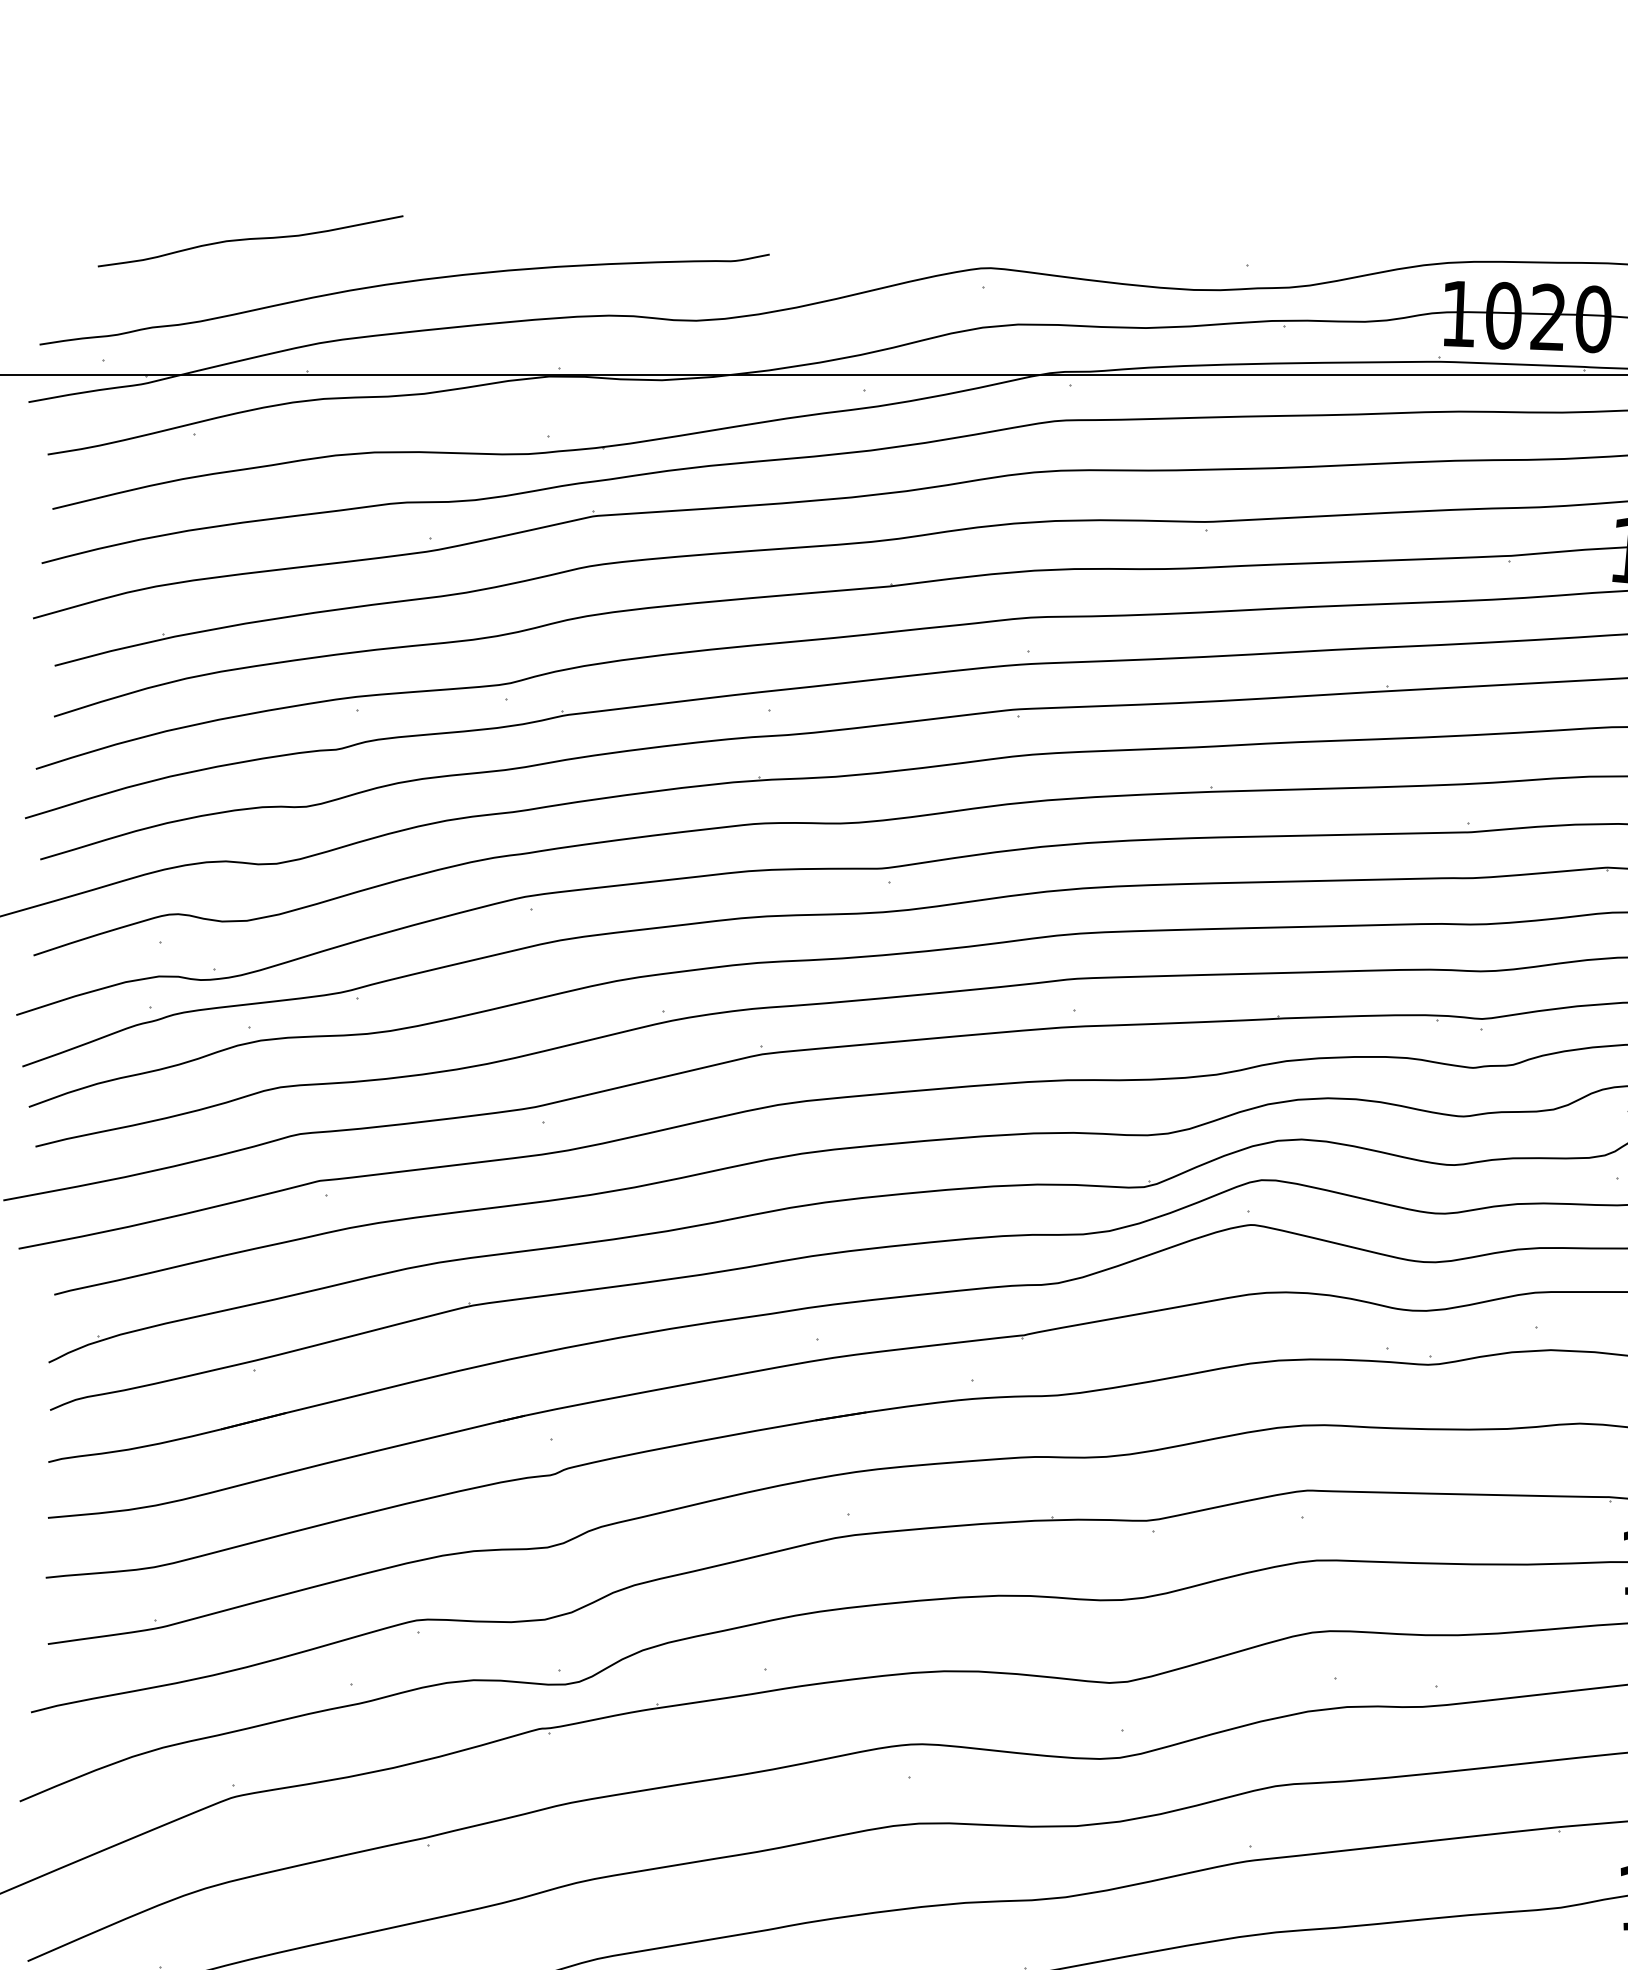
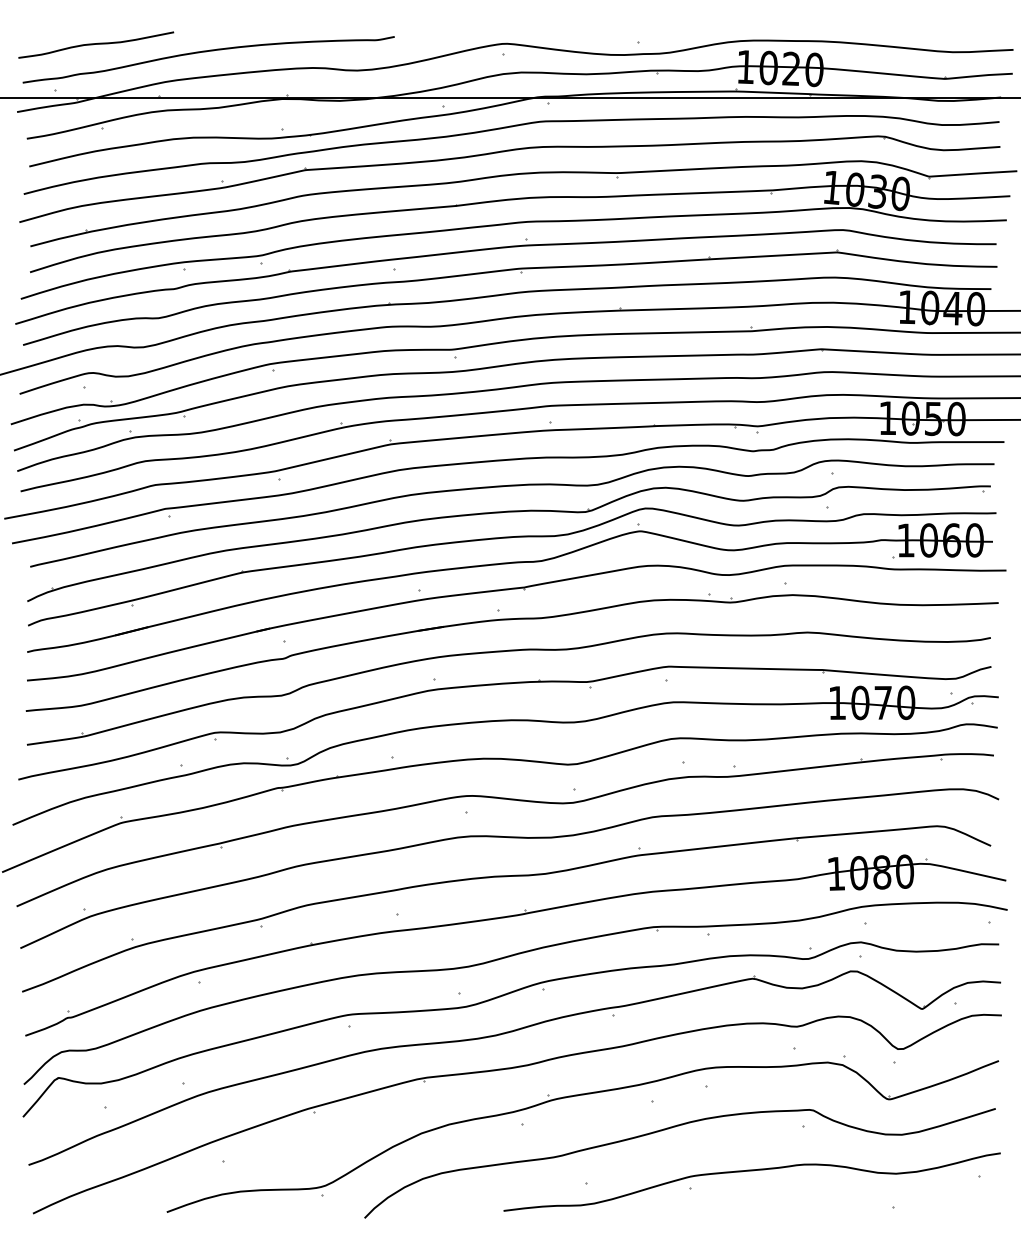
curve: (251, 240) -> (96, 44), moved

